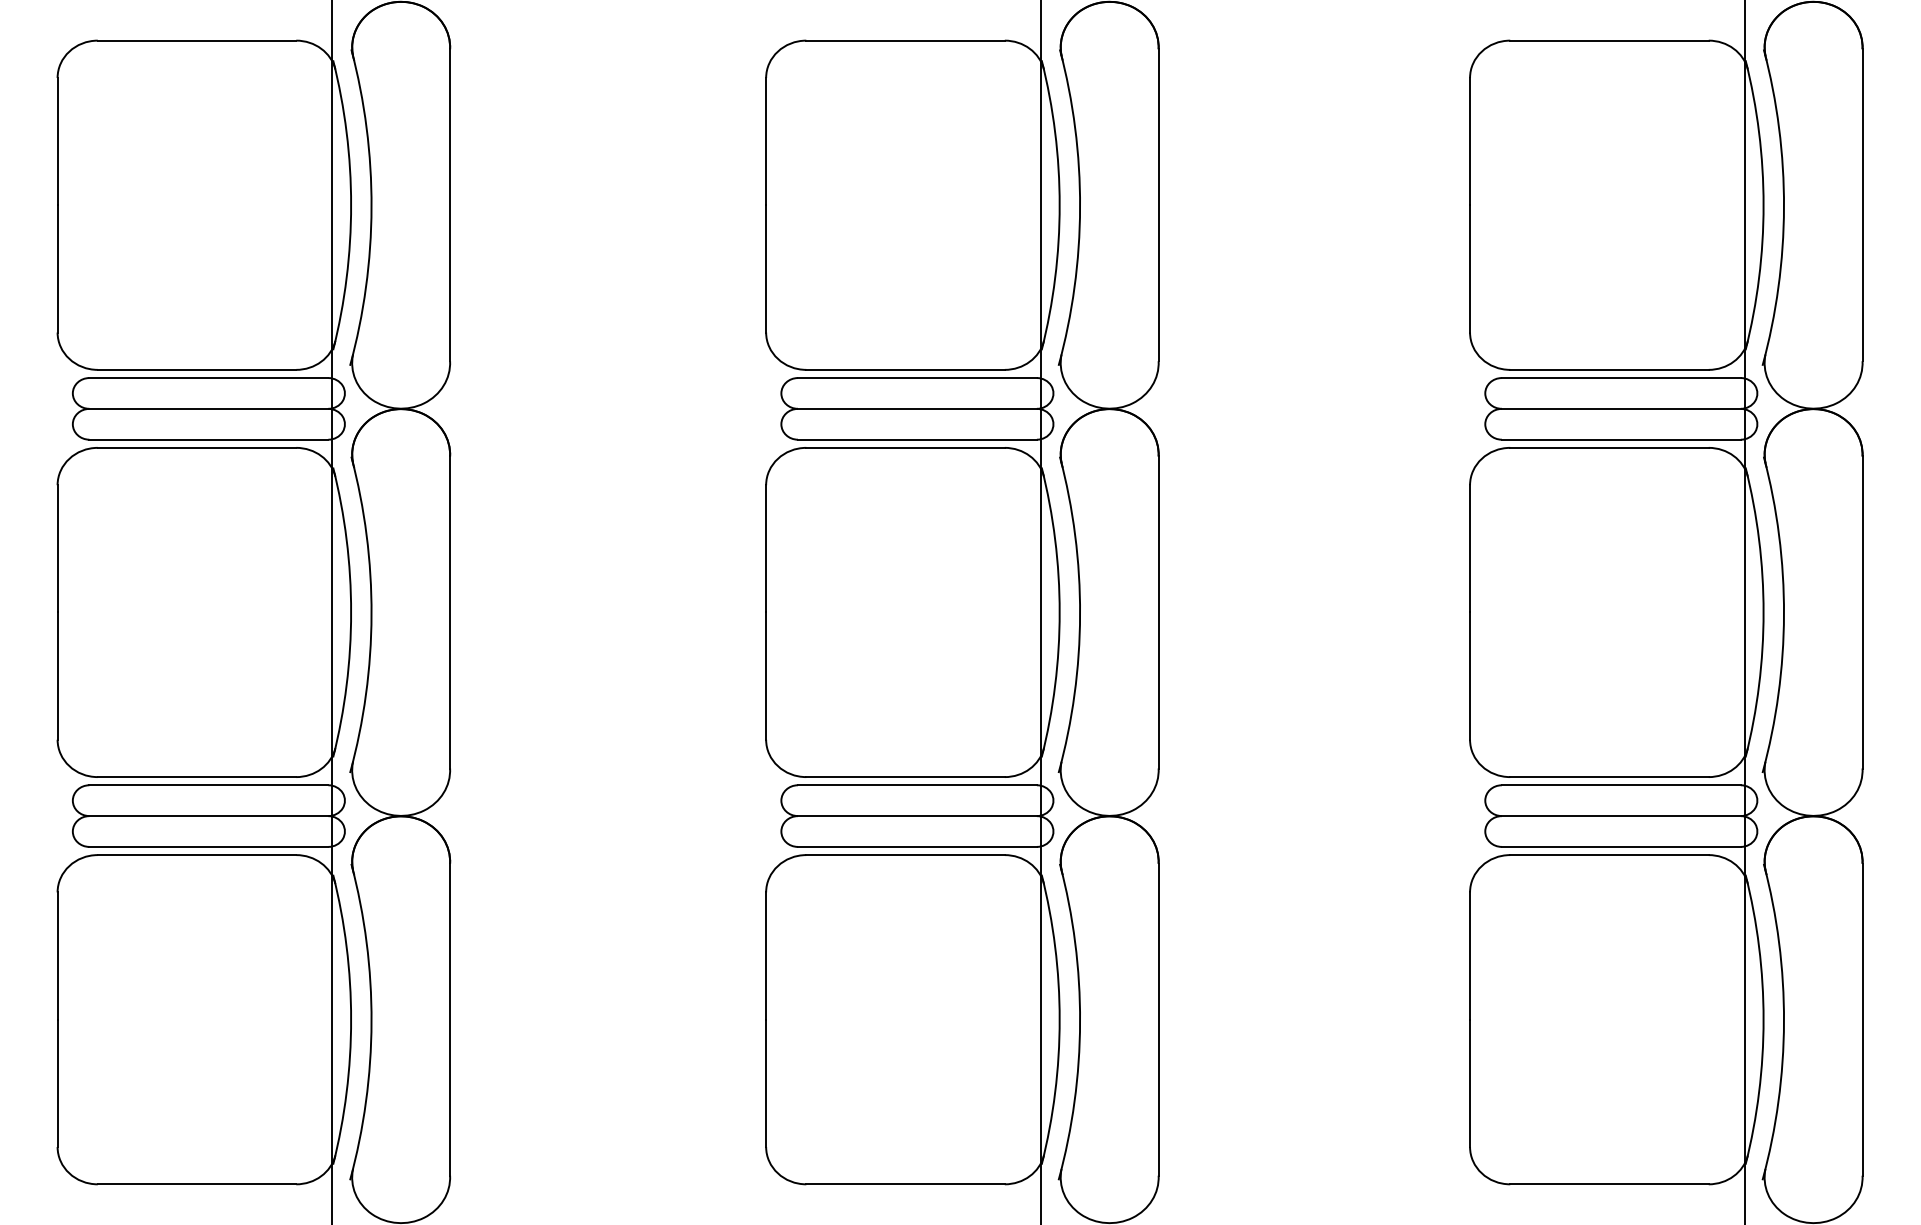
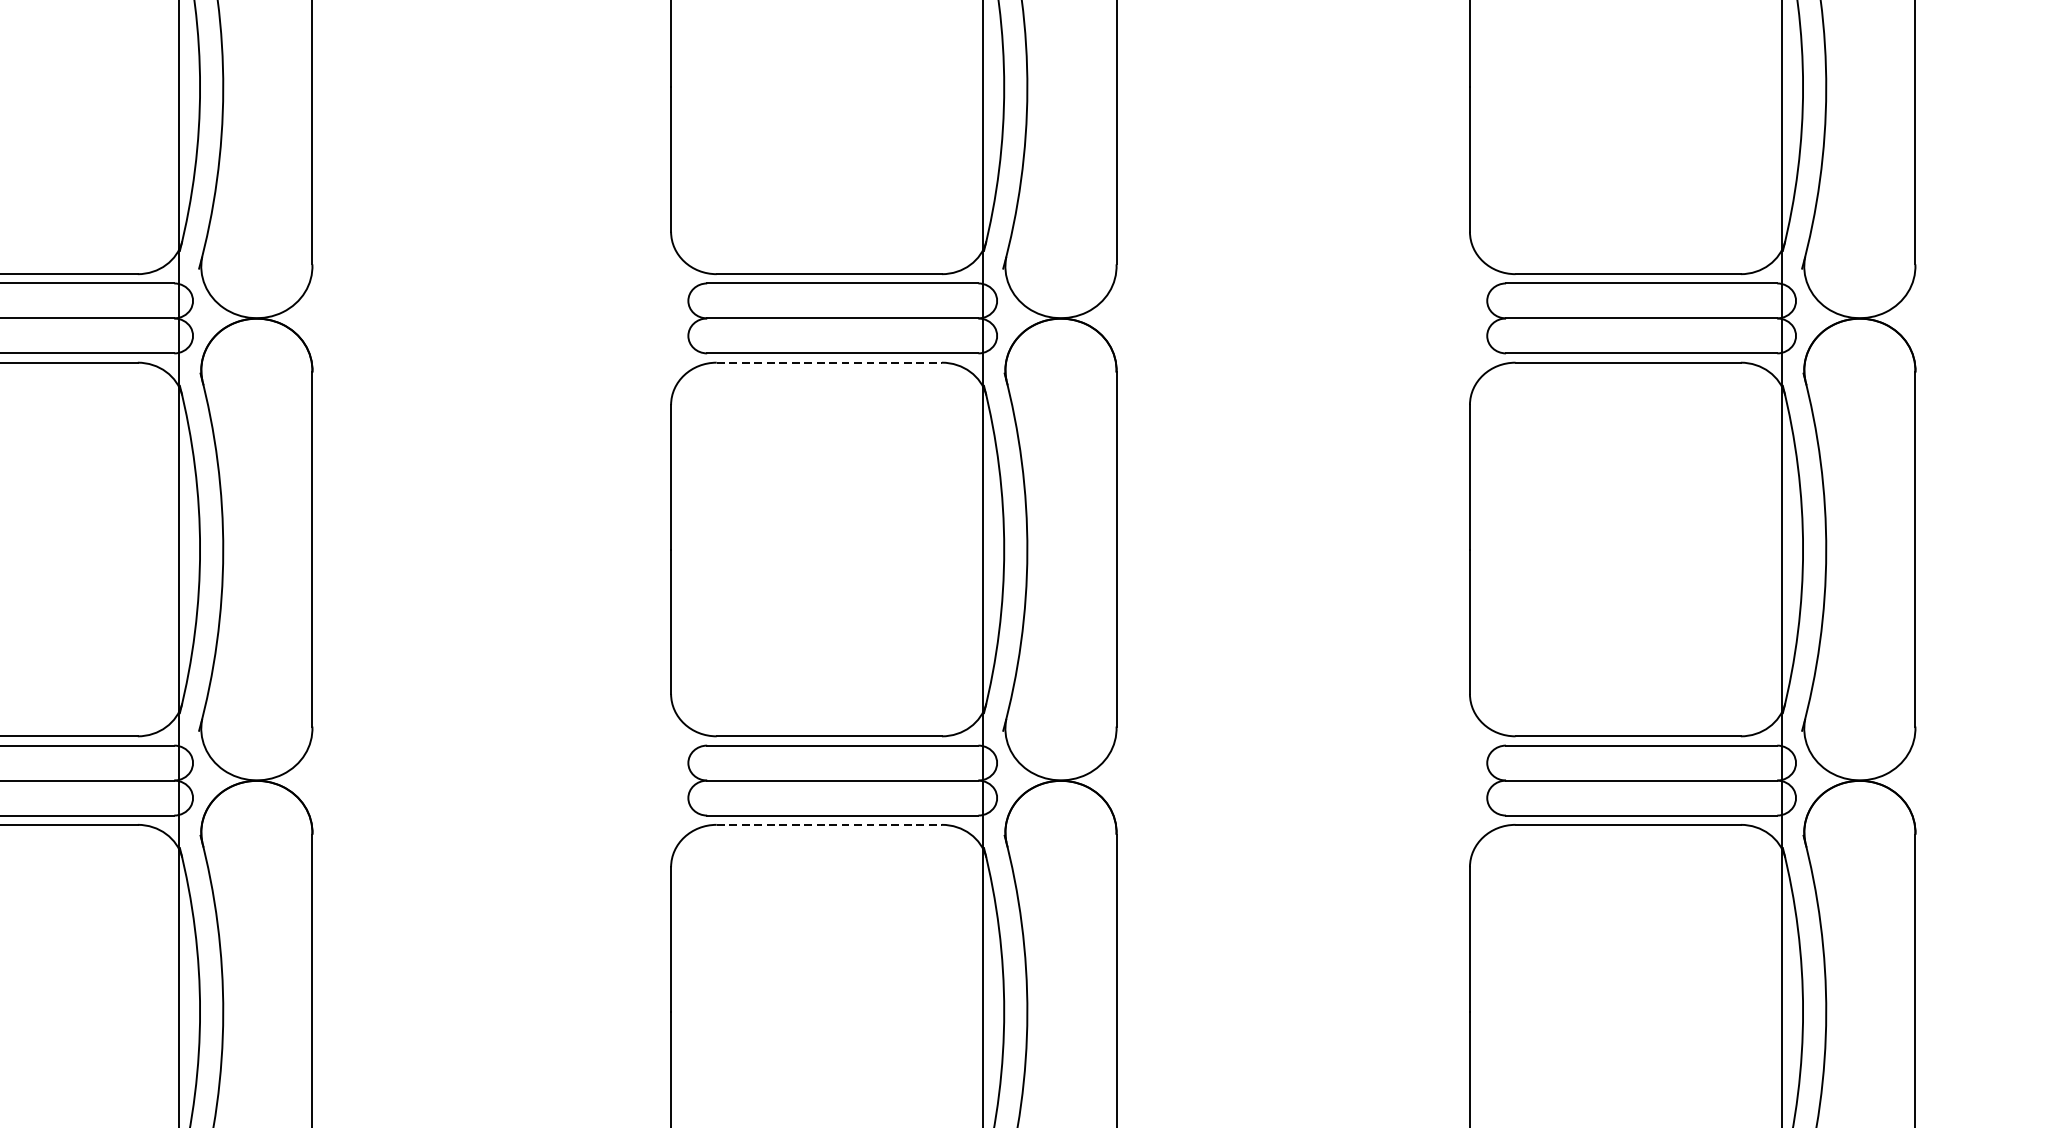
line: (906, 447) -> (830, 362), solid -> dashed
line: (906, 855) -> (830, 825), solid -> dashed

